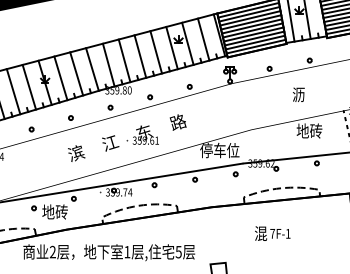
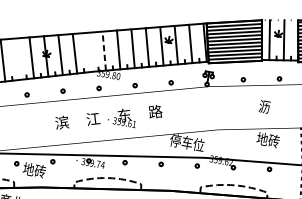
line: (108, 64) -> (104, 50), solid -> dashed
line: (92, 69) -> (89, 52), removed
line: (13, 91) -> (17, 59), removed

